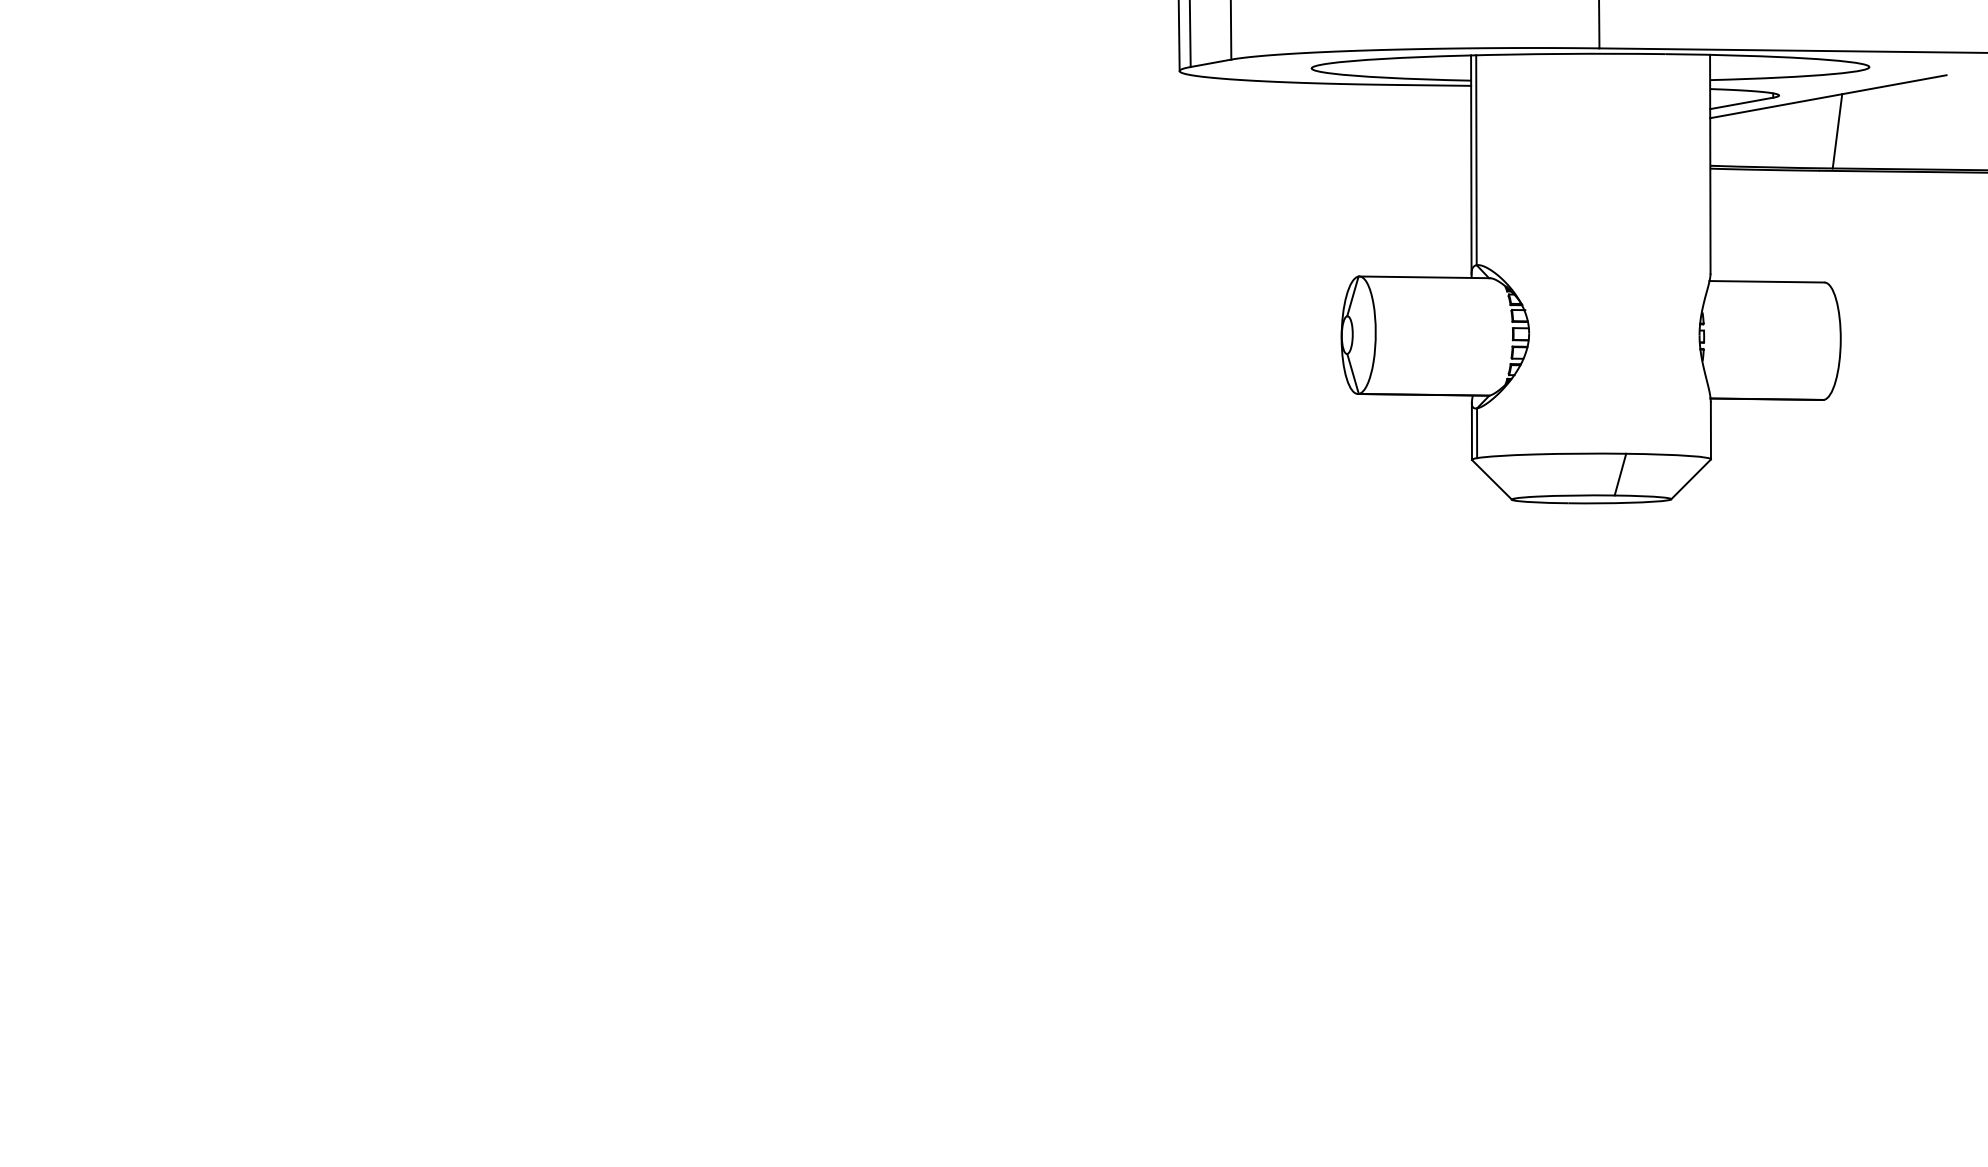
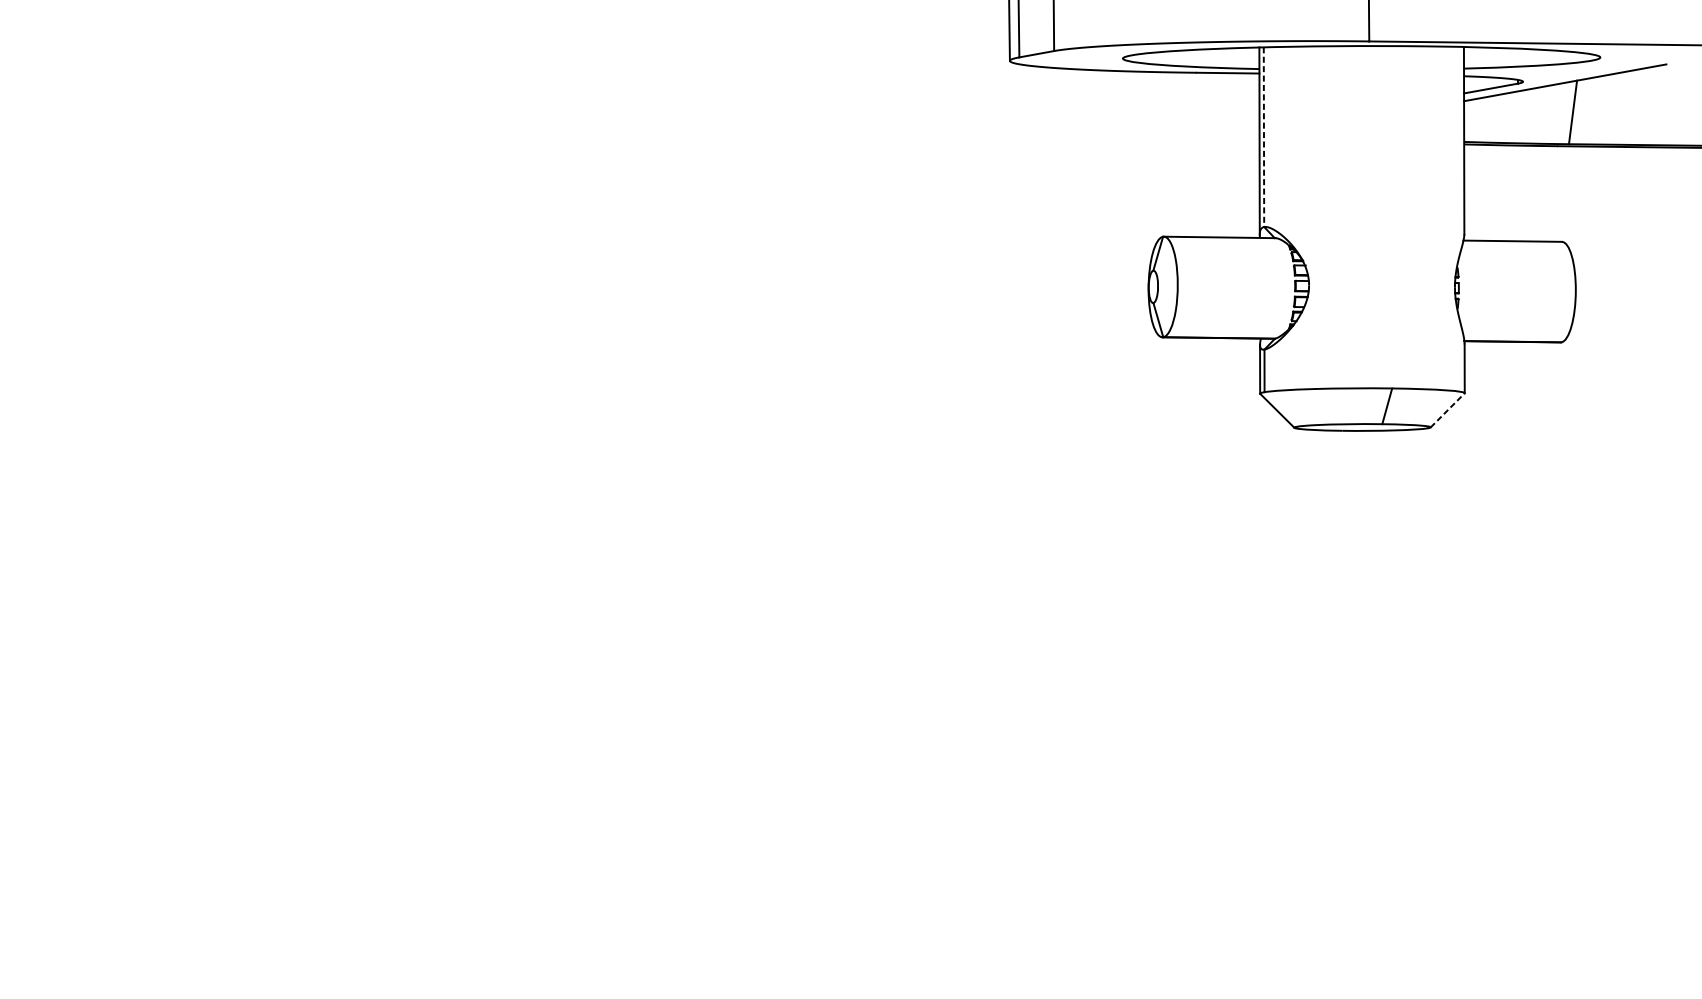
line: (1476, 160) -> (1264, 137), solid -> dashed
line: (1691, 479) -> (1448, 410), solid -> dashed

